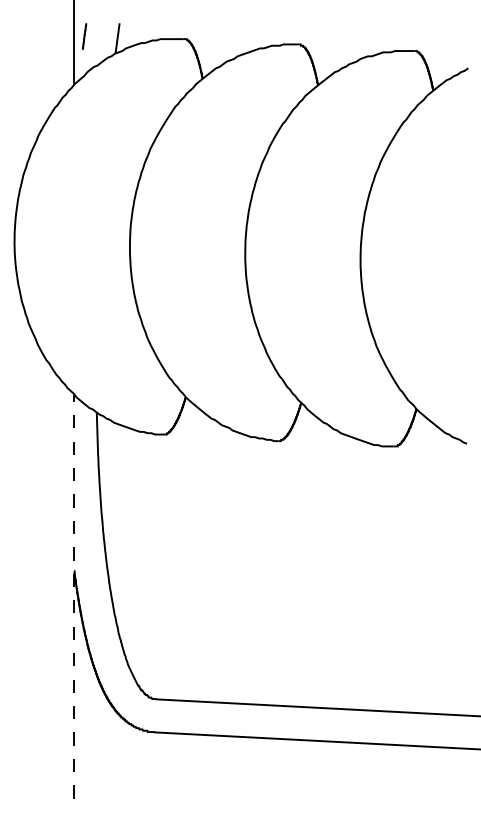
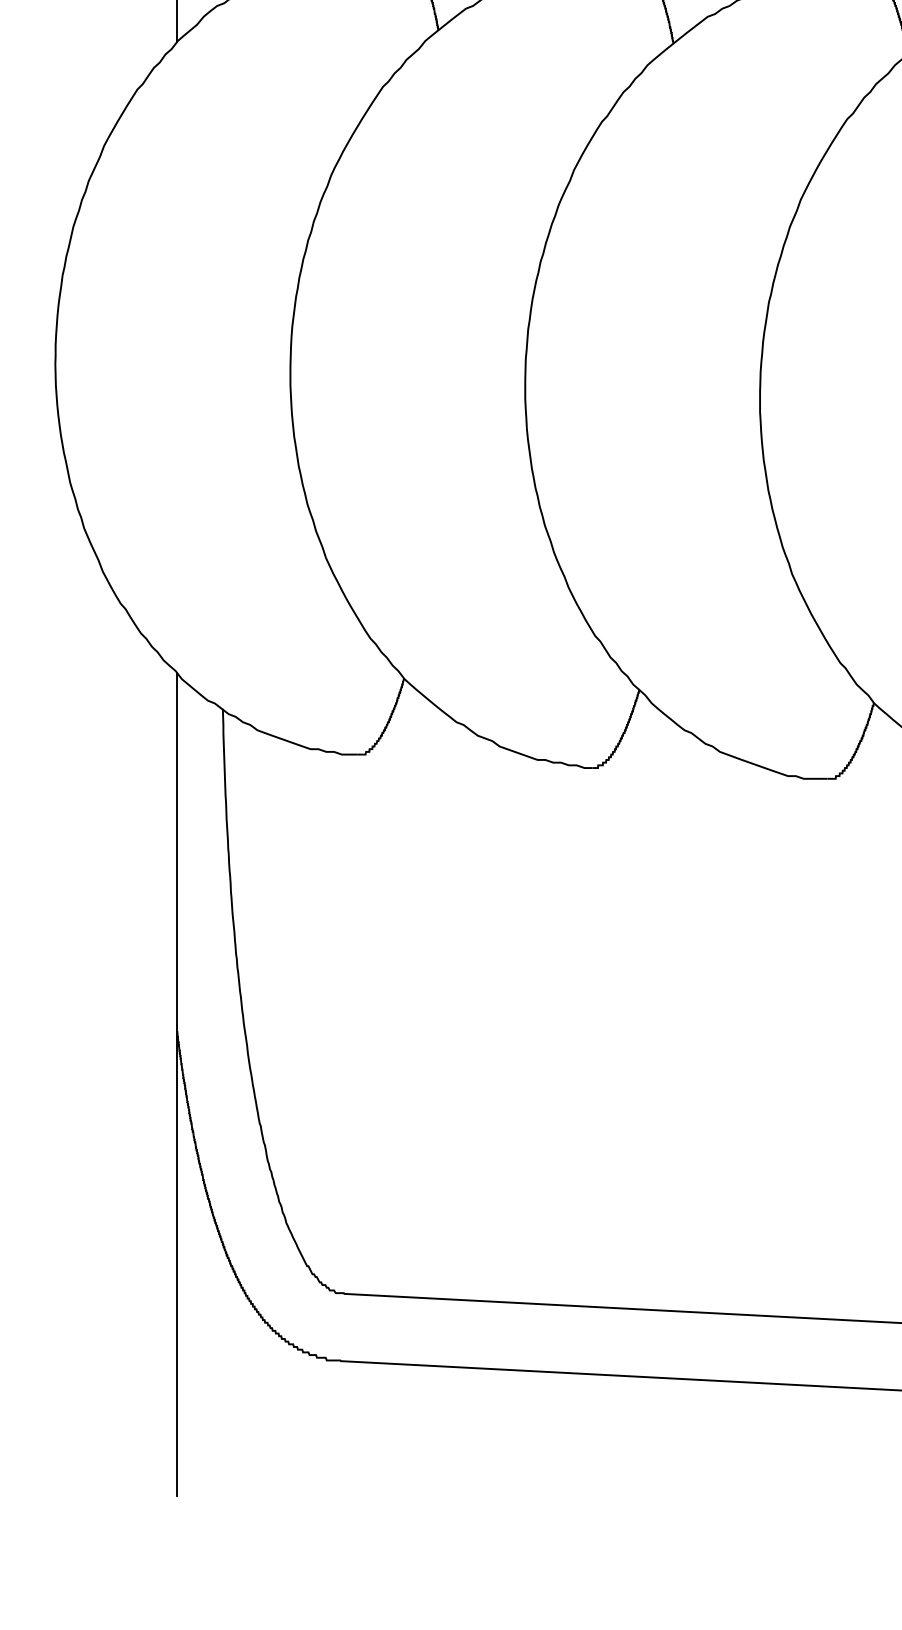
line: (74, 596) -> (177, 1084), dashed -> solid

